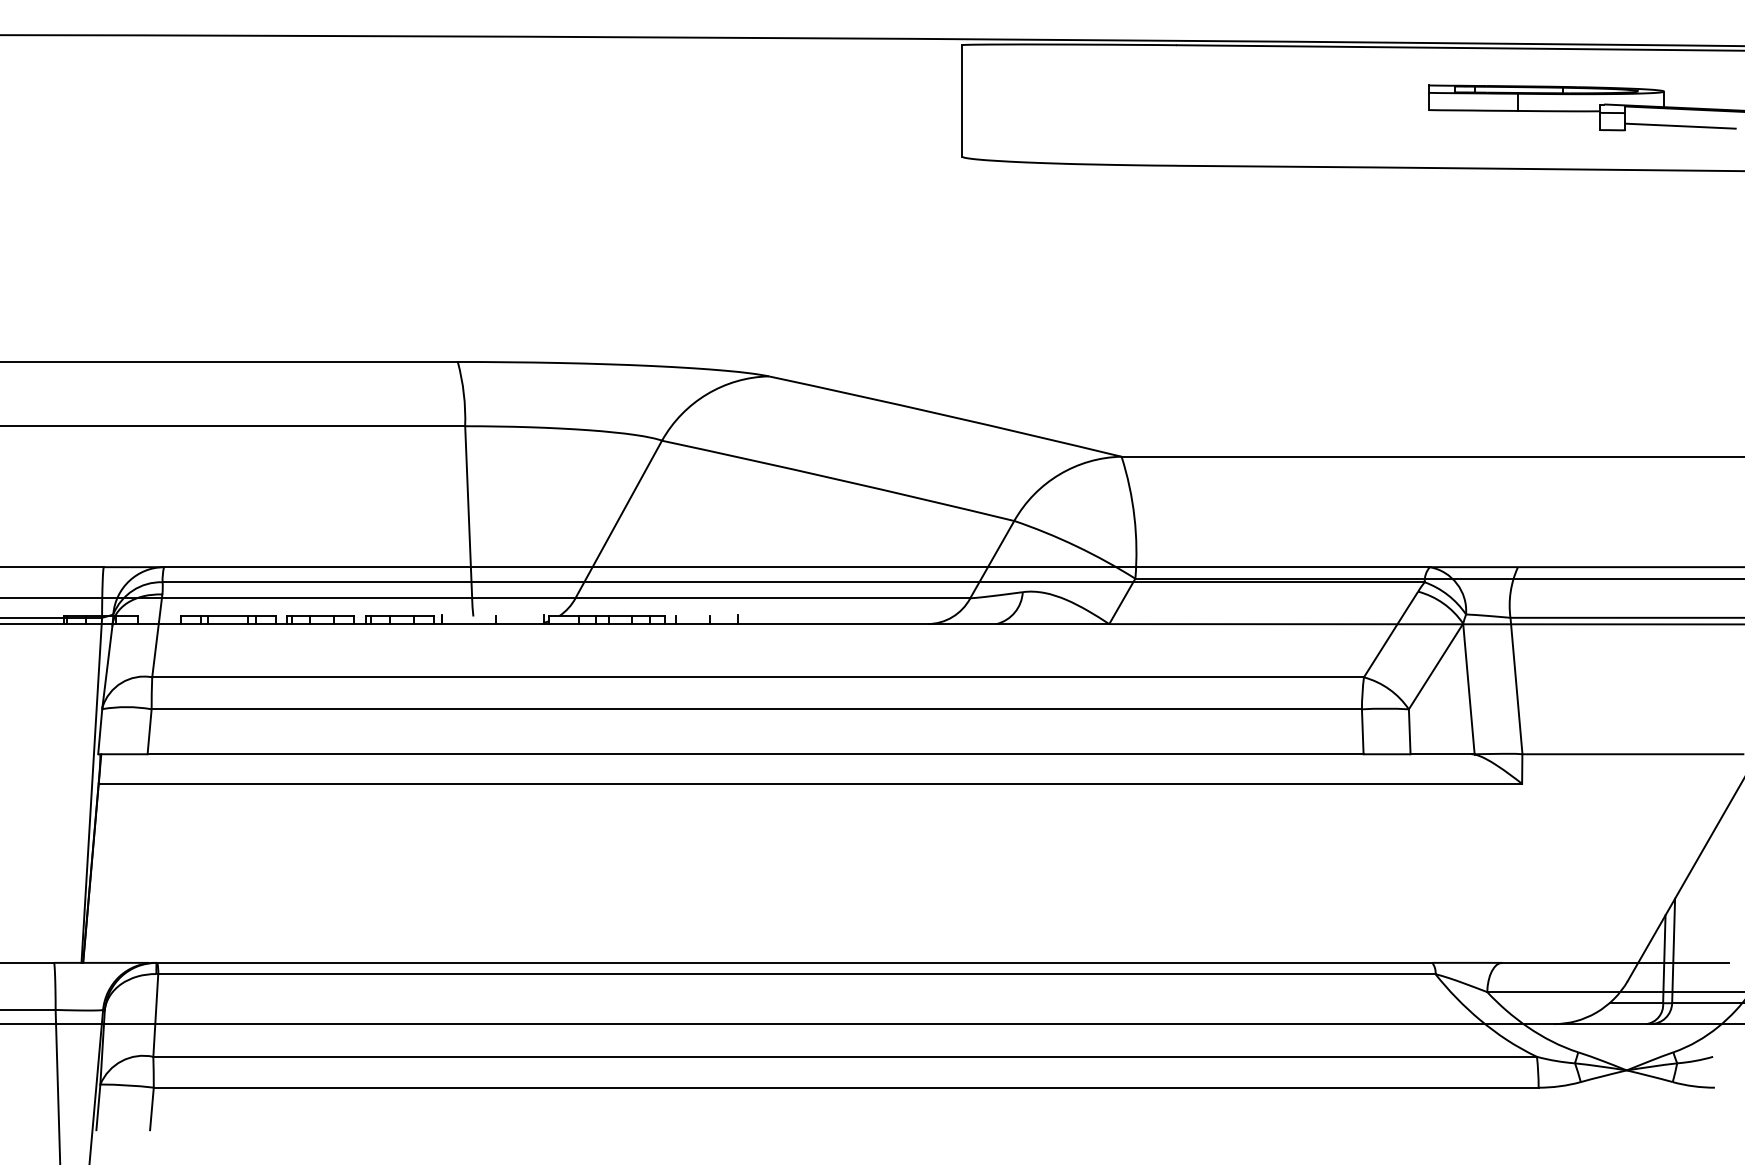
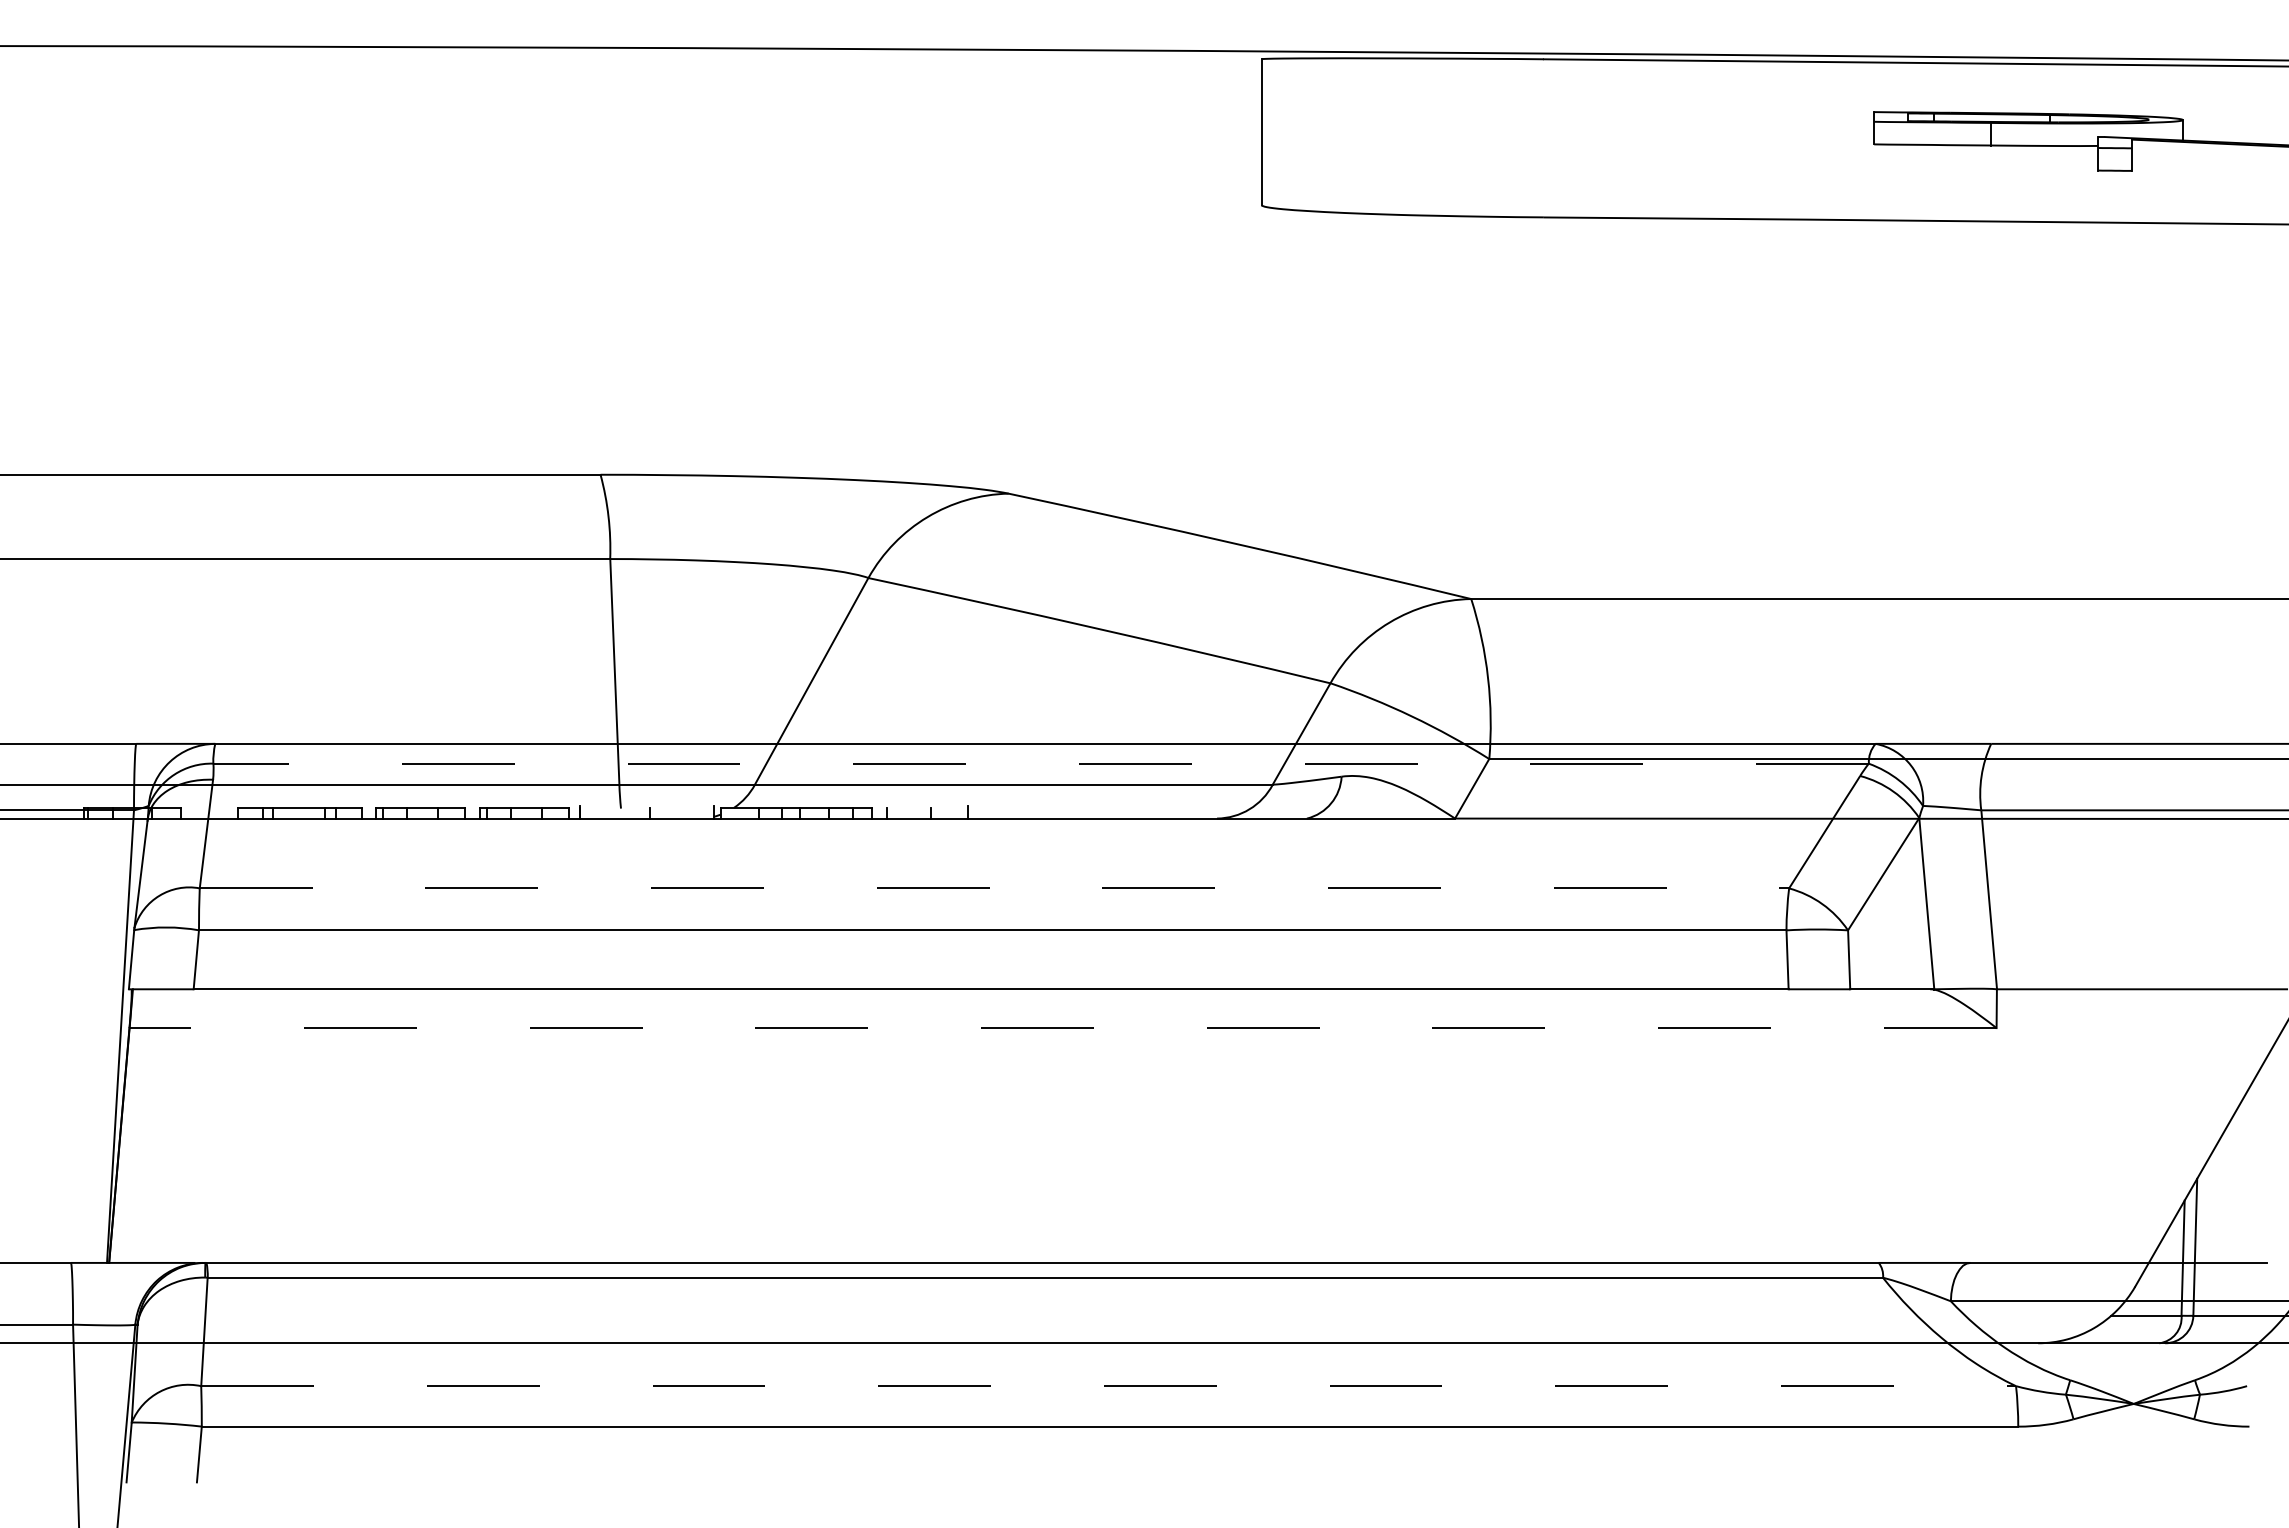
line: (1680, 126) -> (2204, 165), removed
line: (793, 582) -> (1041, 763), solid -> dashed
line: (758, 677) -> (994, 888), solid -> dashed
line: (810, 784) -> (1063, 1028), solid -> dashed
line: (845, 1057) -> (1109, 1386), solid -> dashed

